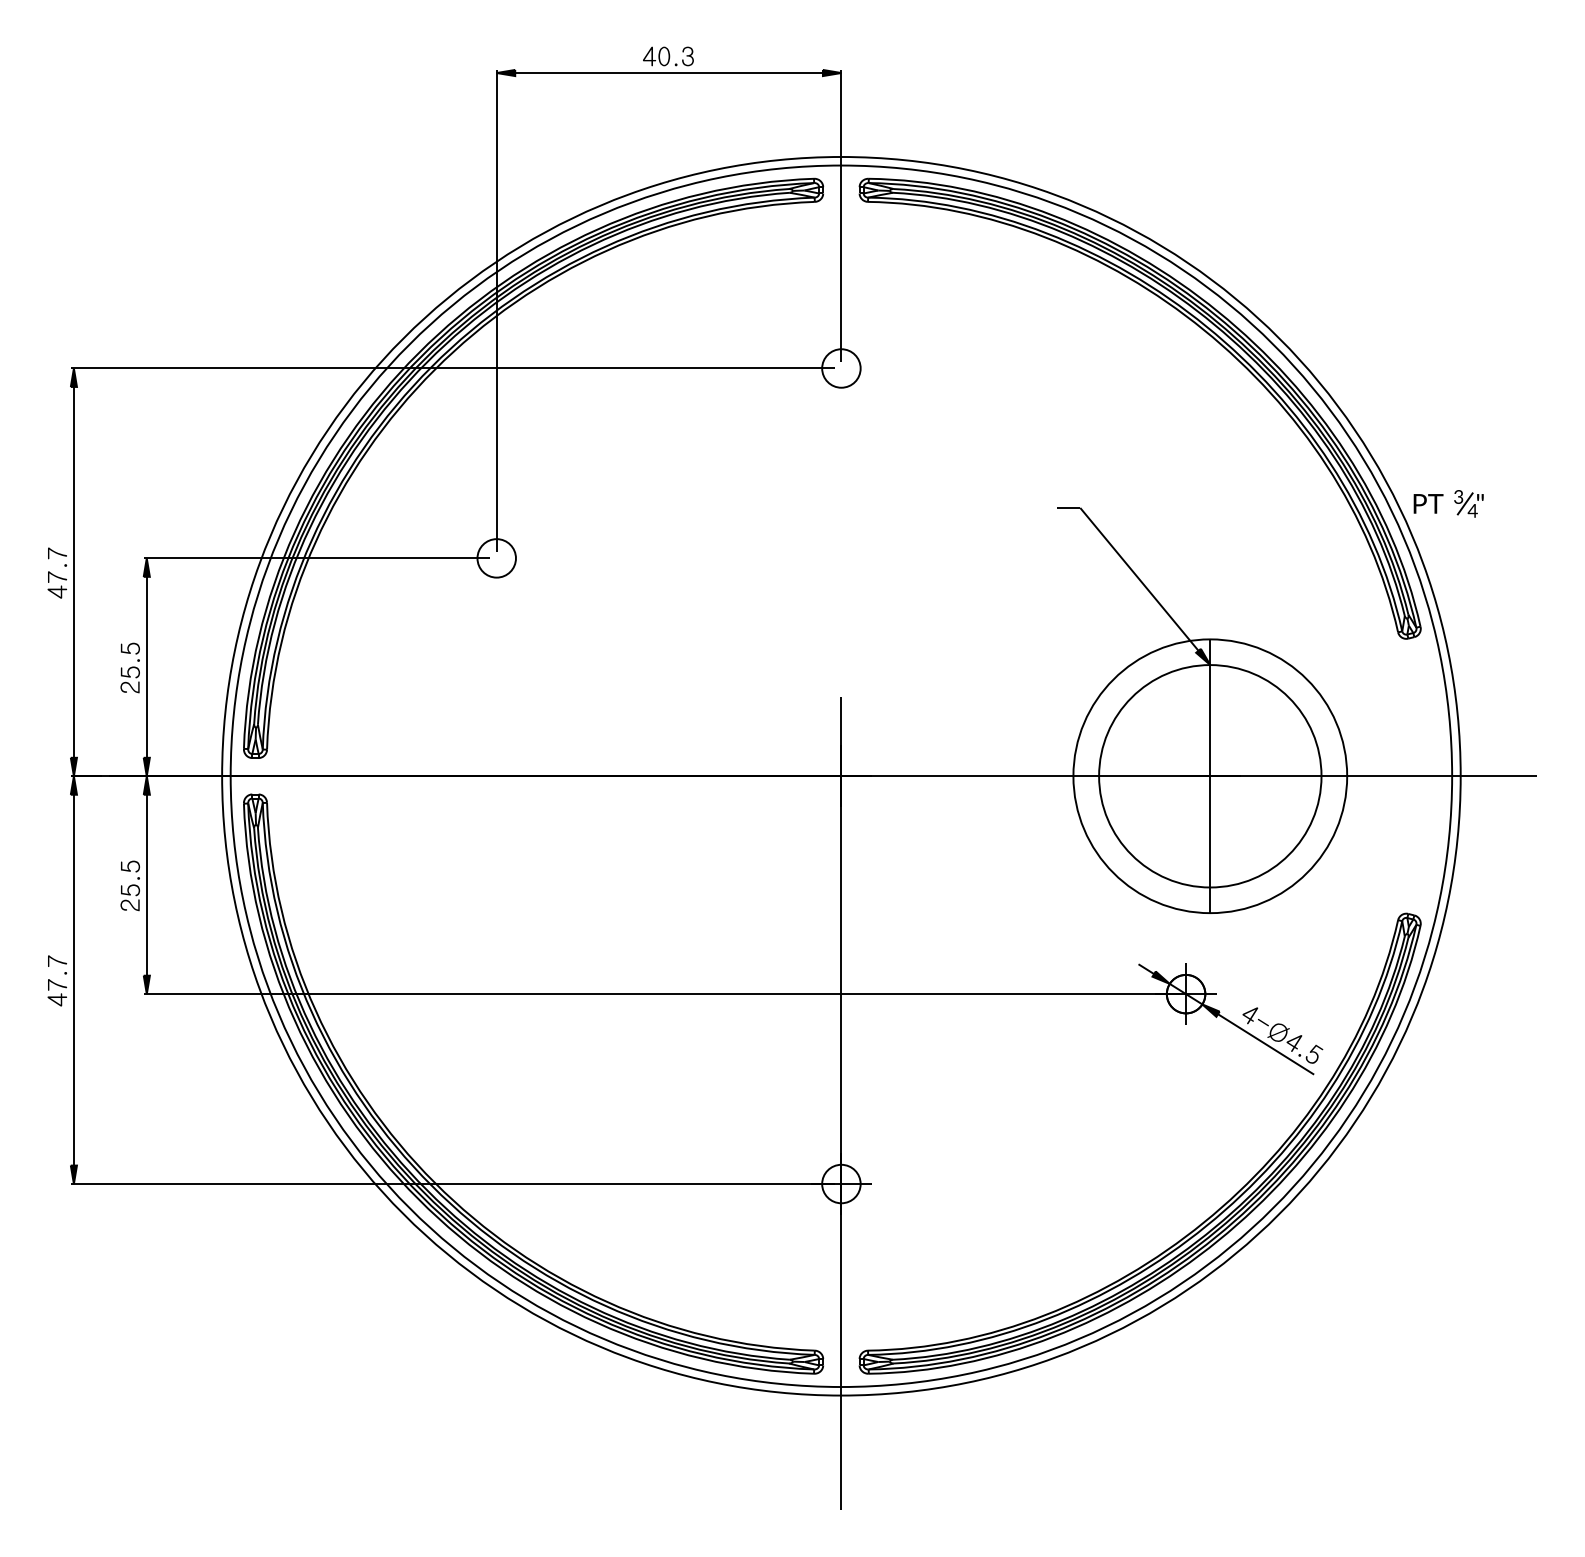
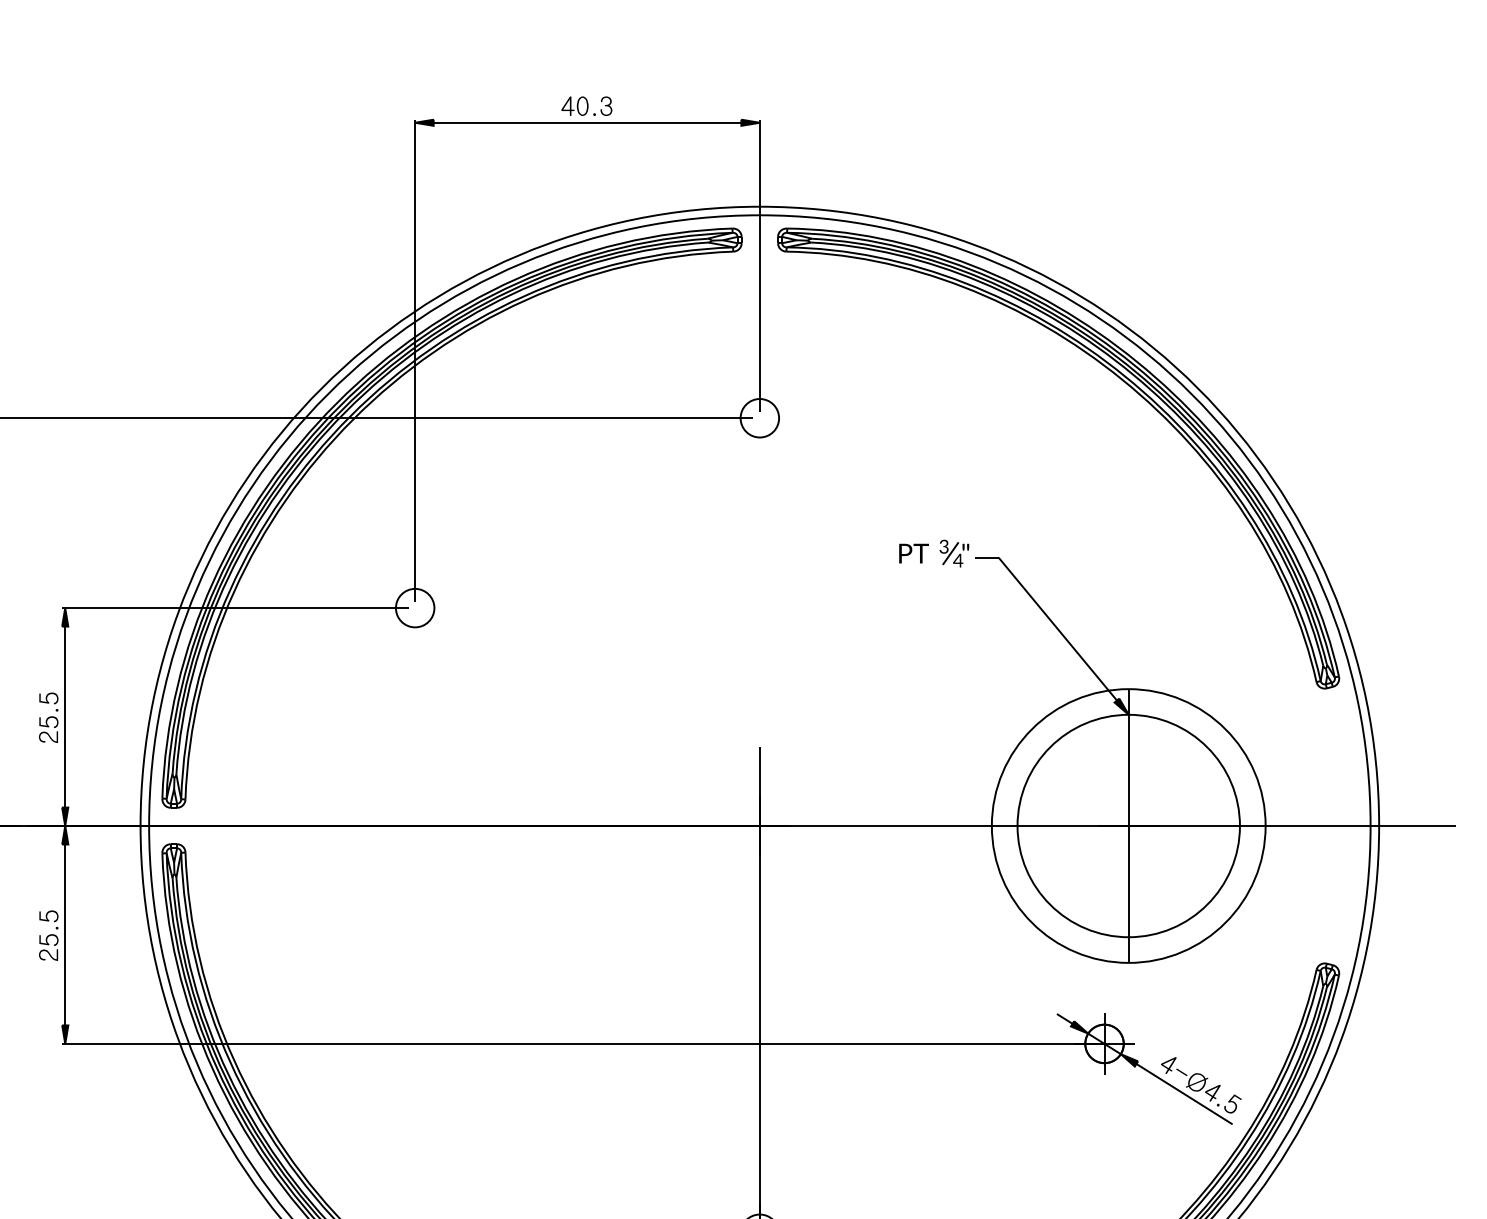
part: (1454, 501) -> (939, 551), moved

